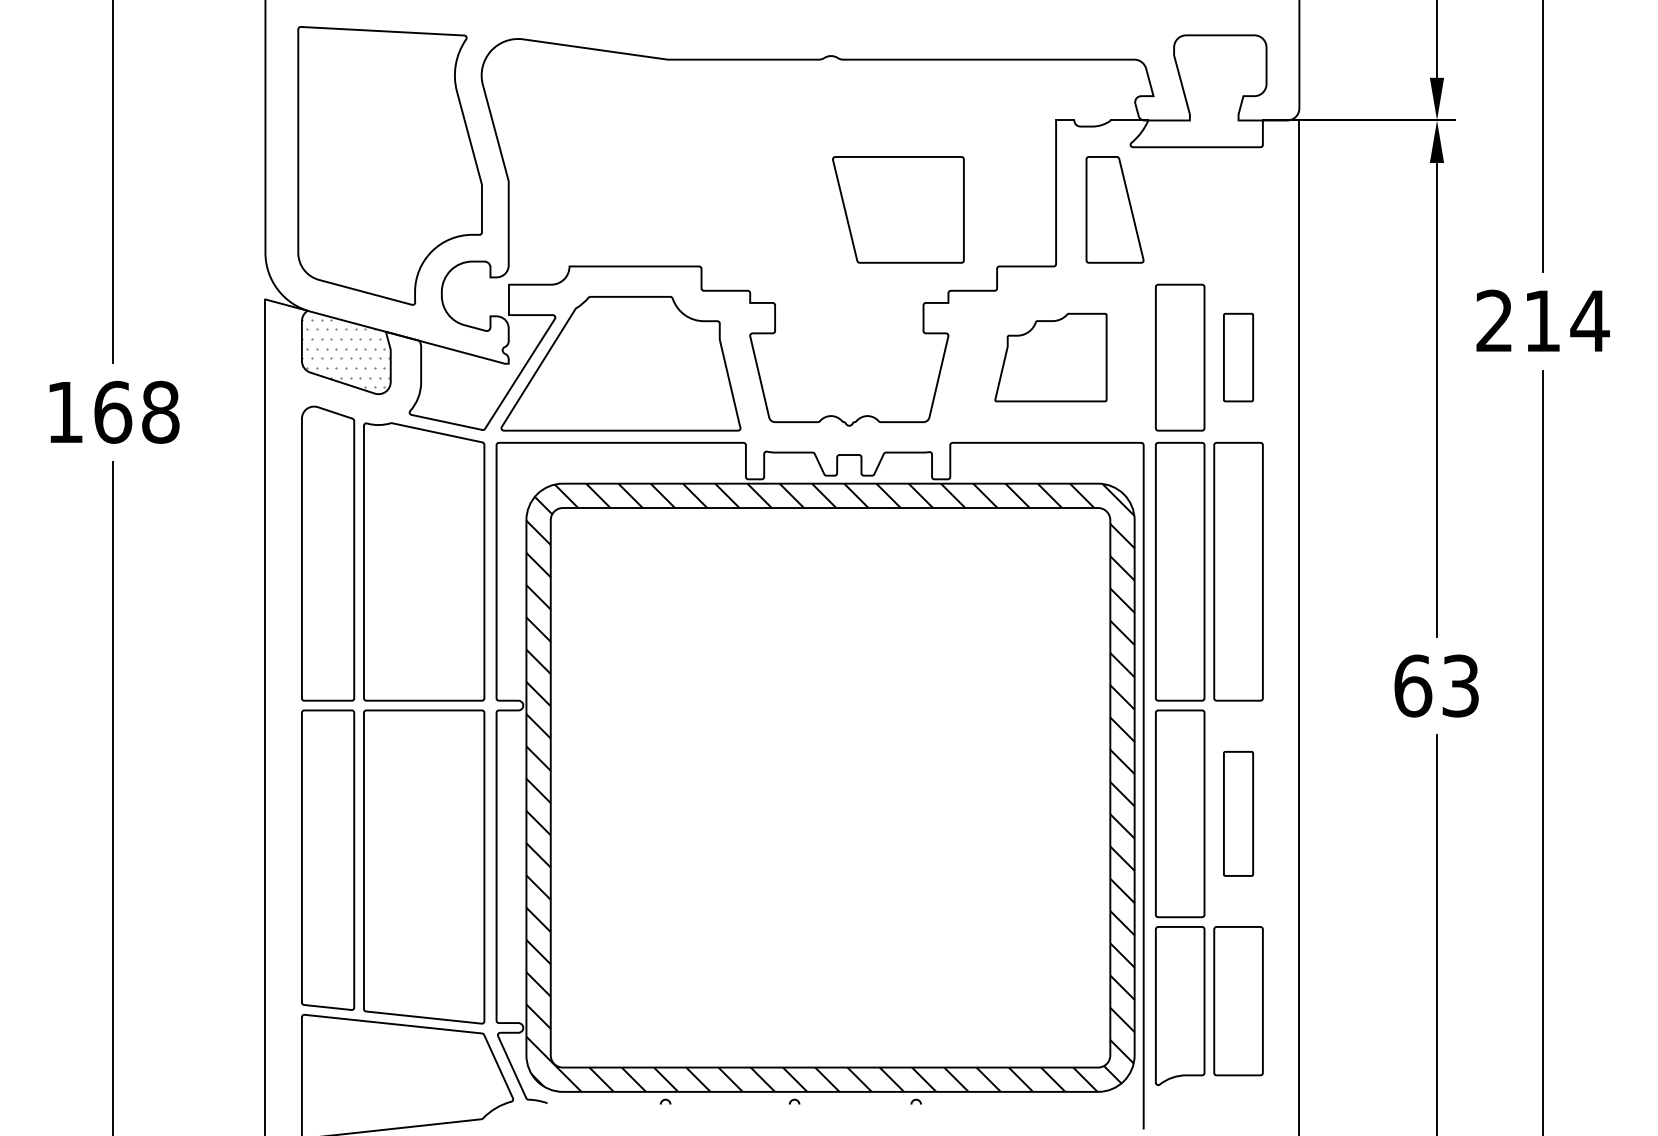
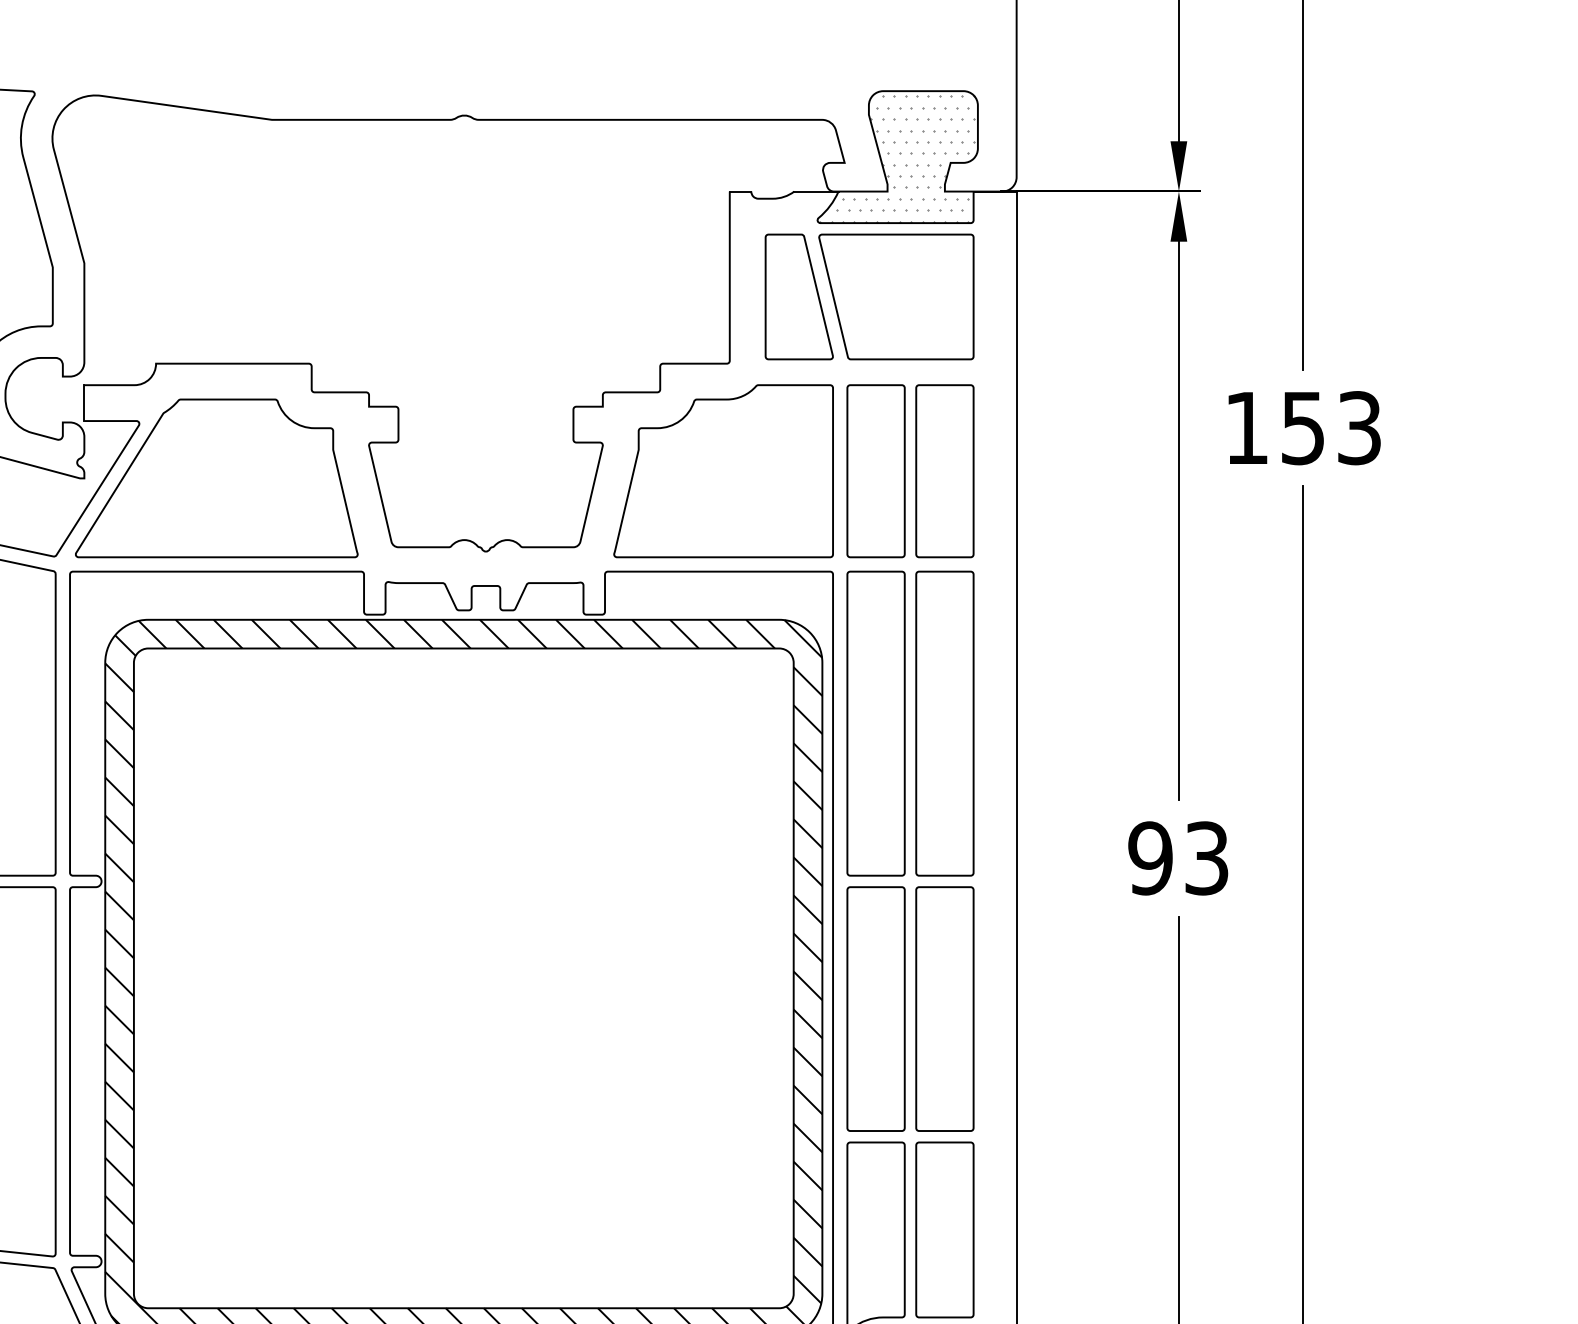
hatch: (1197, 92) -> (896, 158), added
part: (898, 209) -> (896, 296), moved
text: (1542, 320) -> (1303, 427), 214 -> 153
part: (1050, 357) -> (723, 471), size x1.67
part: (1238, 357) -> (944, 471), size x1.67
text: (1413, 685) -> (1151, 857), 63 -> 93
part: (1238, 813) -> (944, 1008), size x1.67

